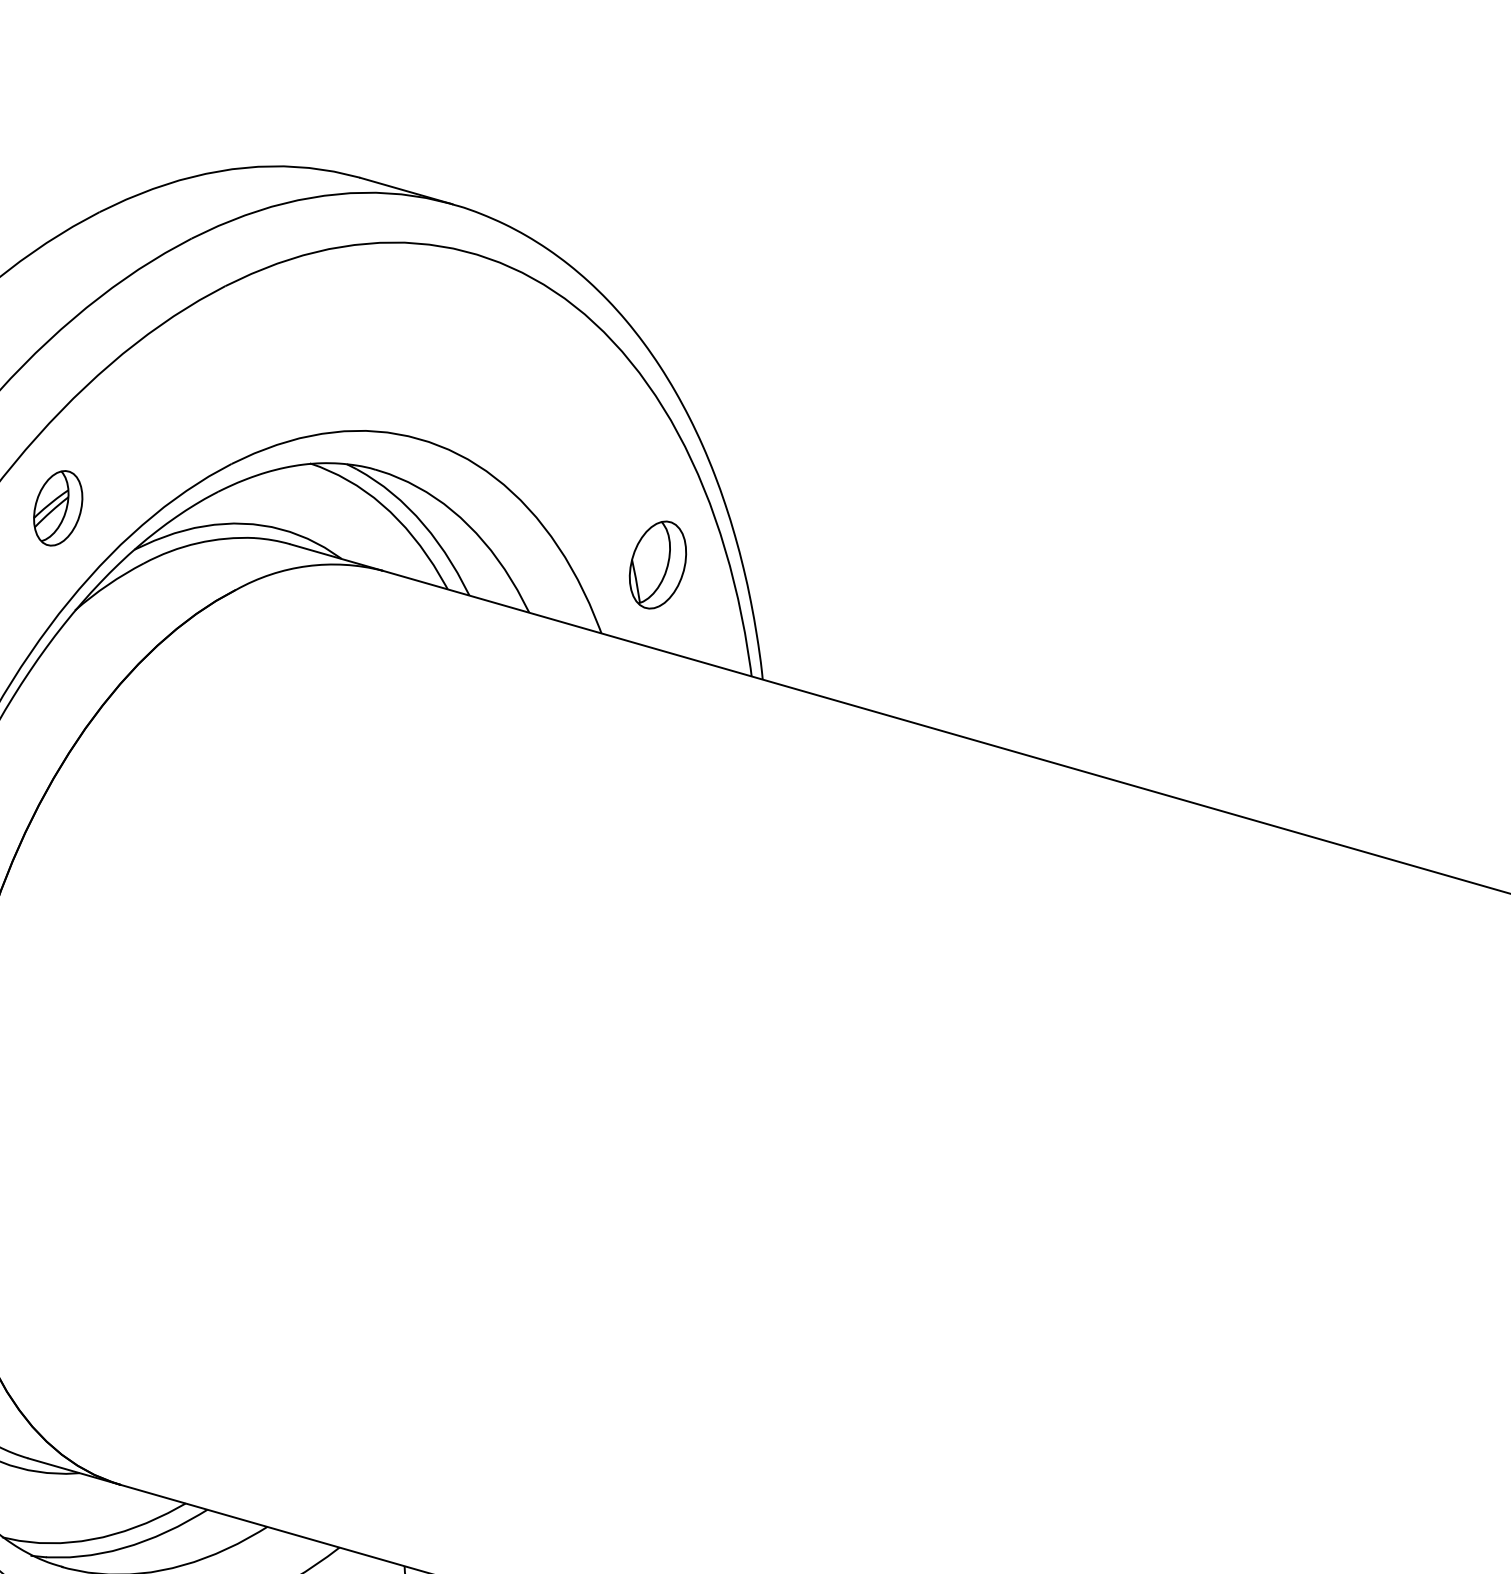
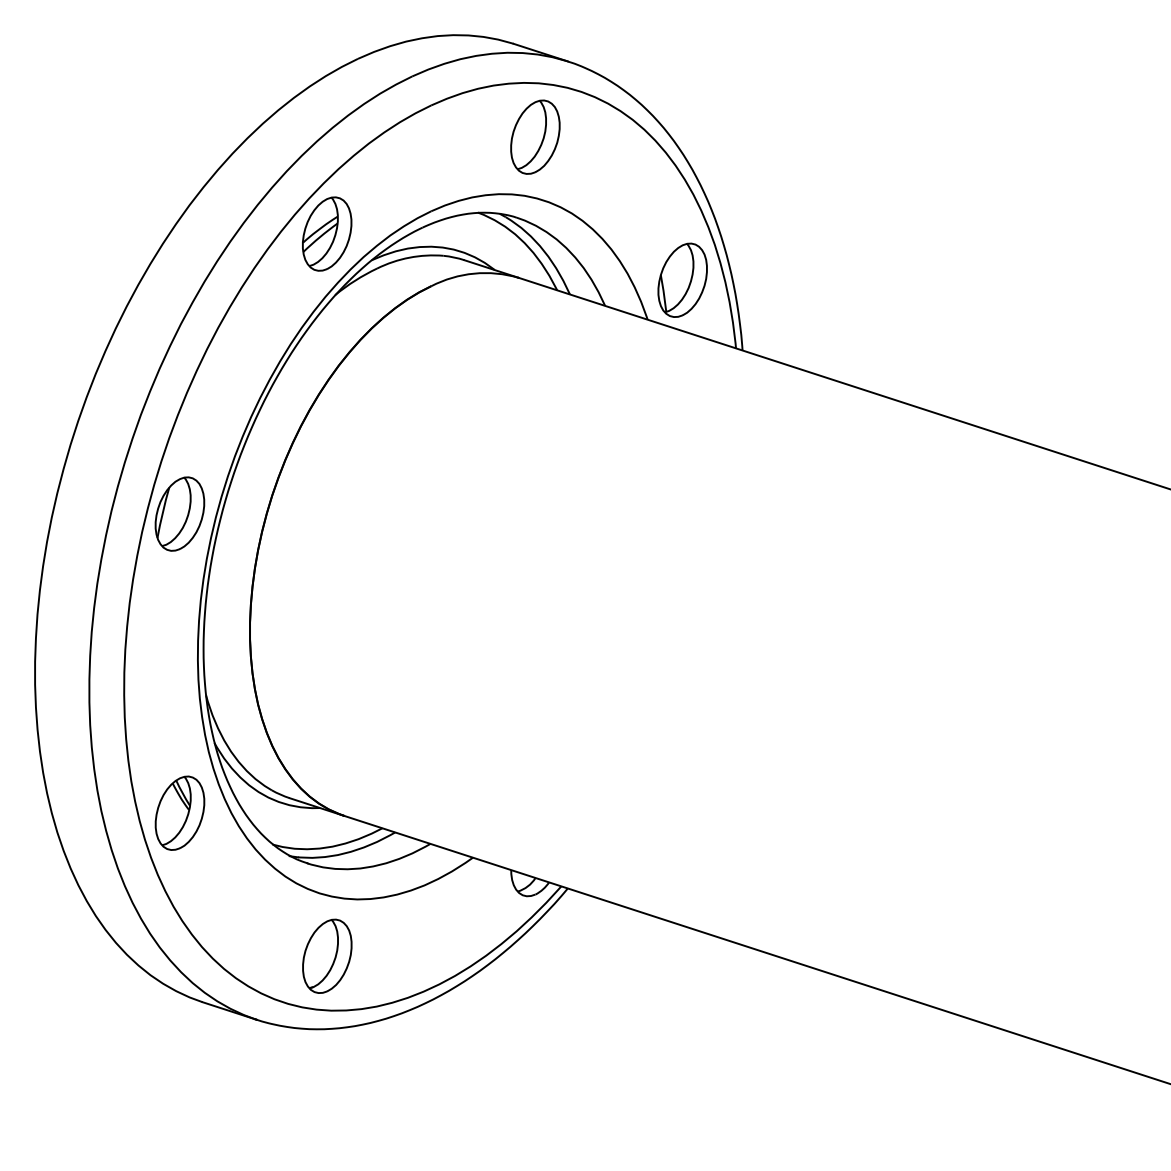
part: (402, 332) -> (535, 136), added
part: (58, 507) -> (327, 233), size x1.67
part: (657, 563) -> (682, 279), size x1.43

